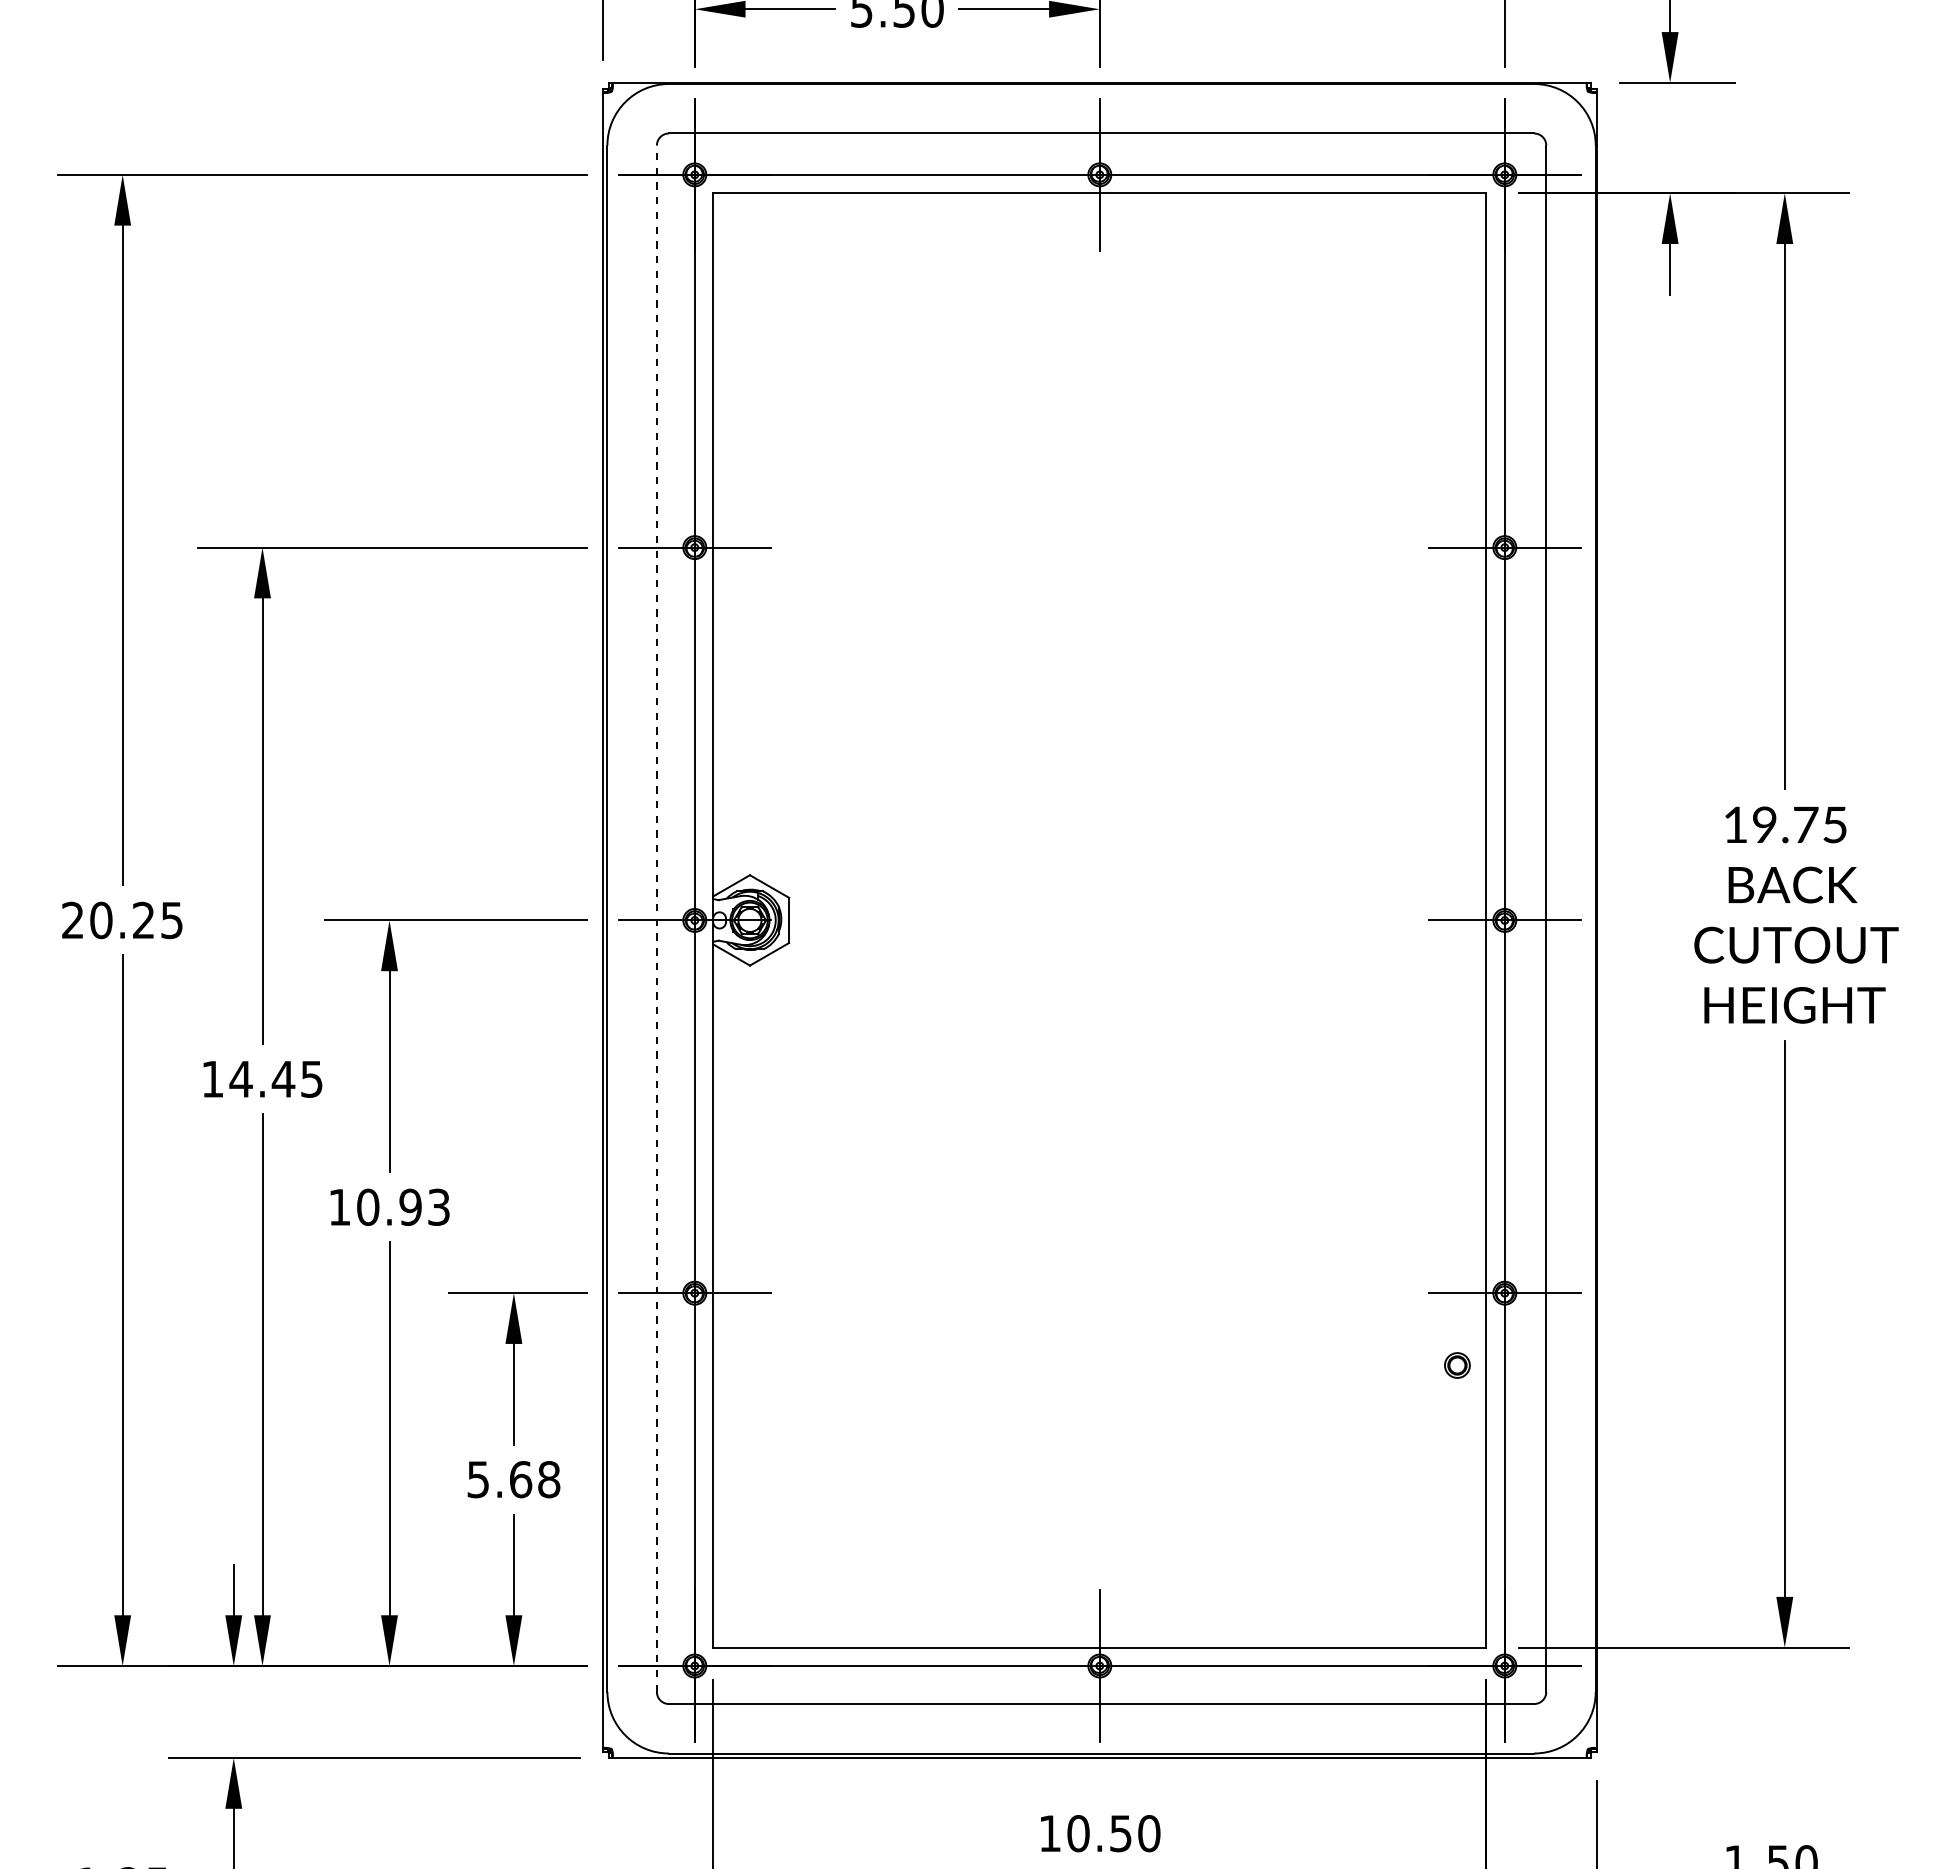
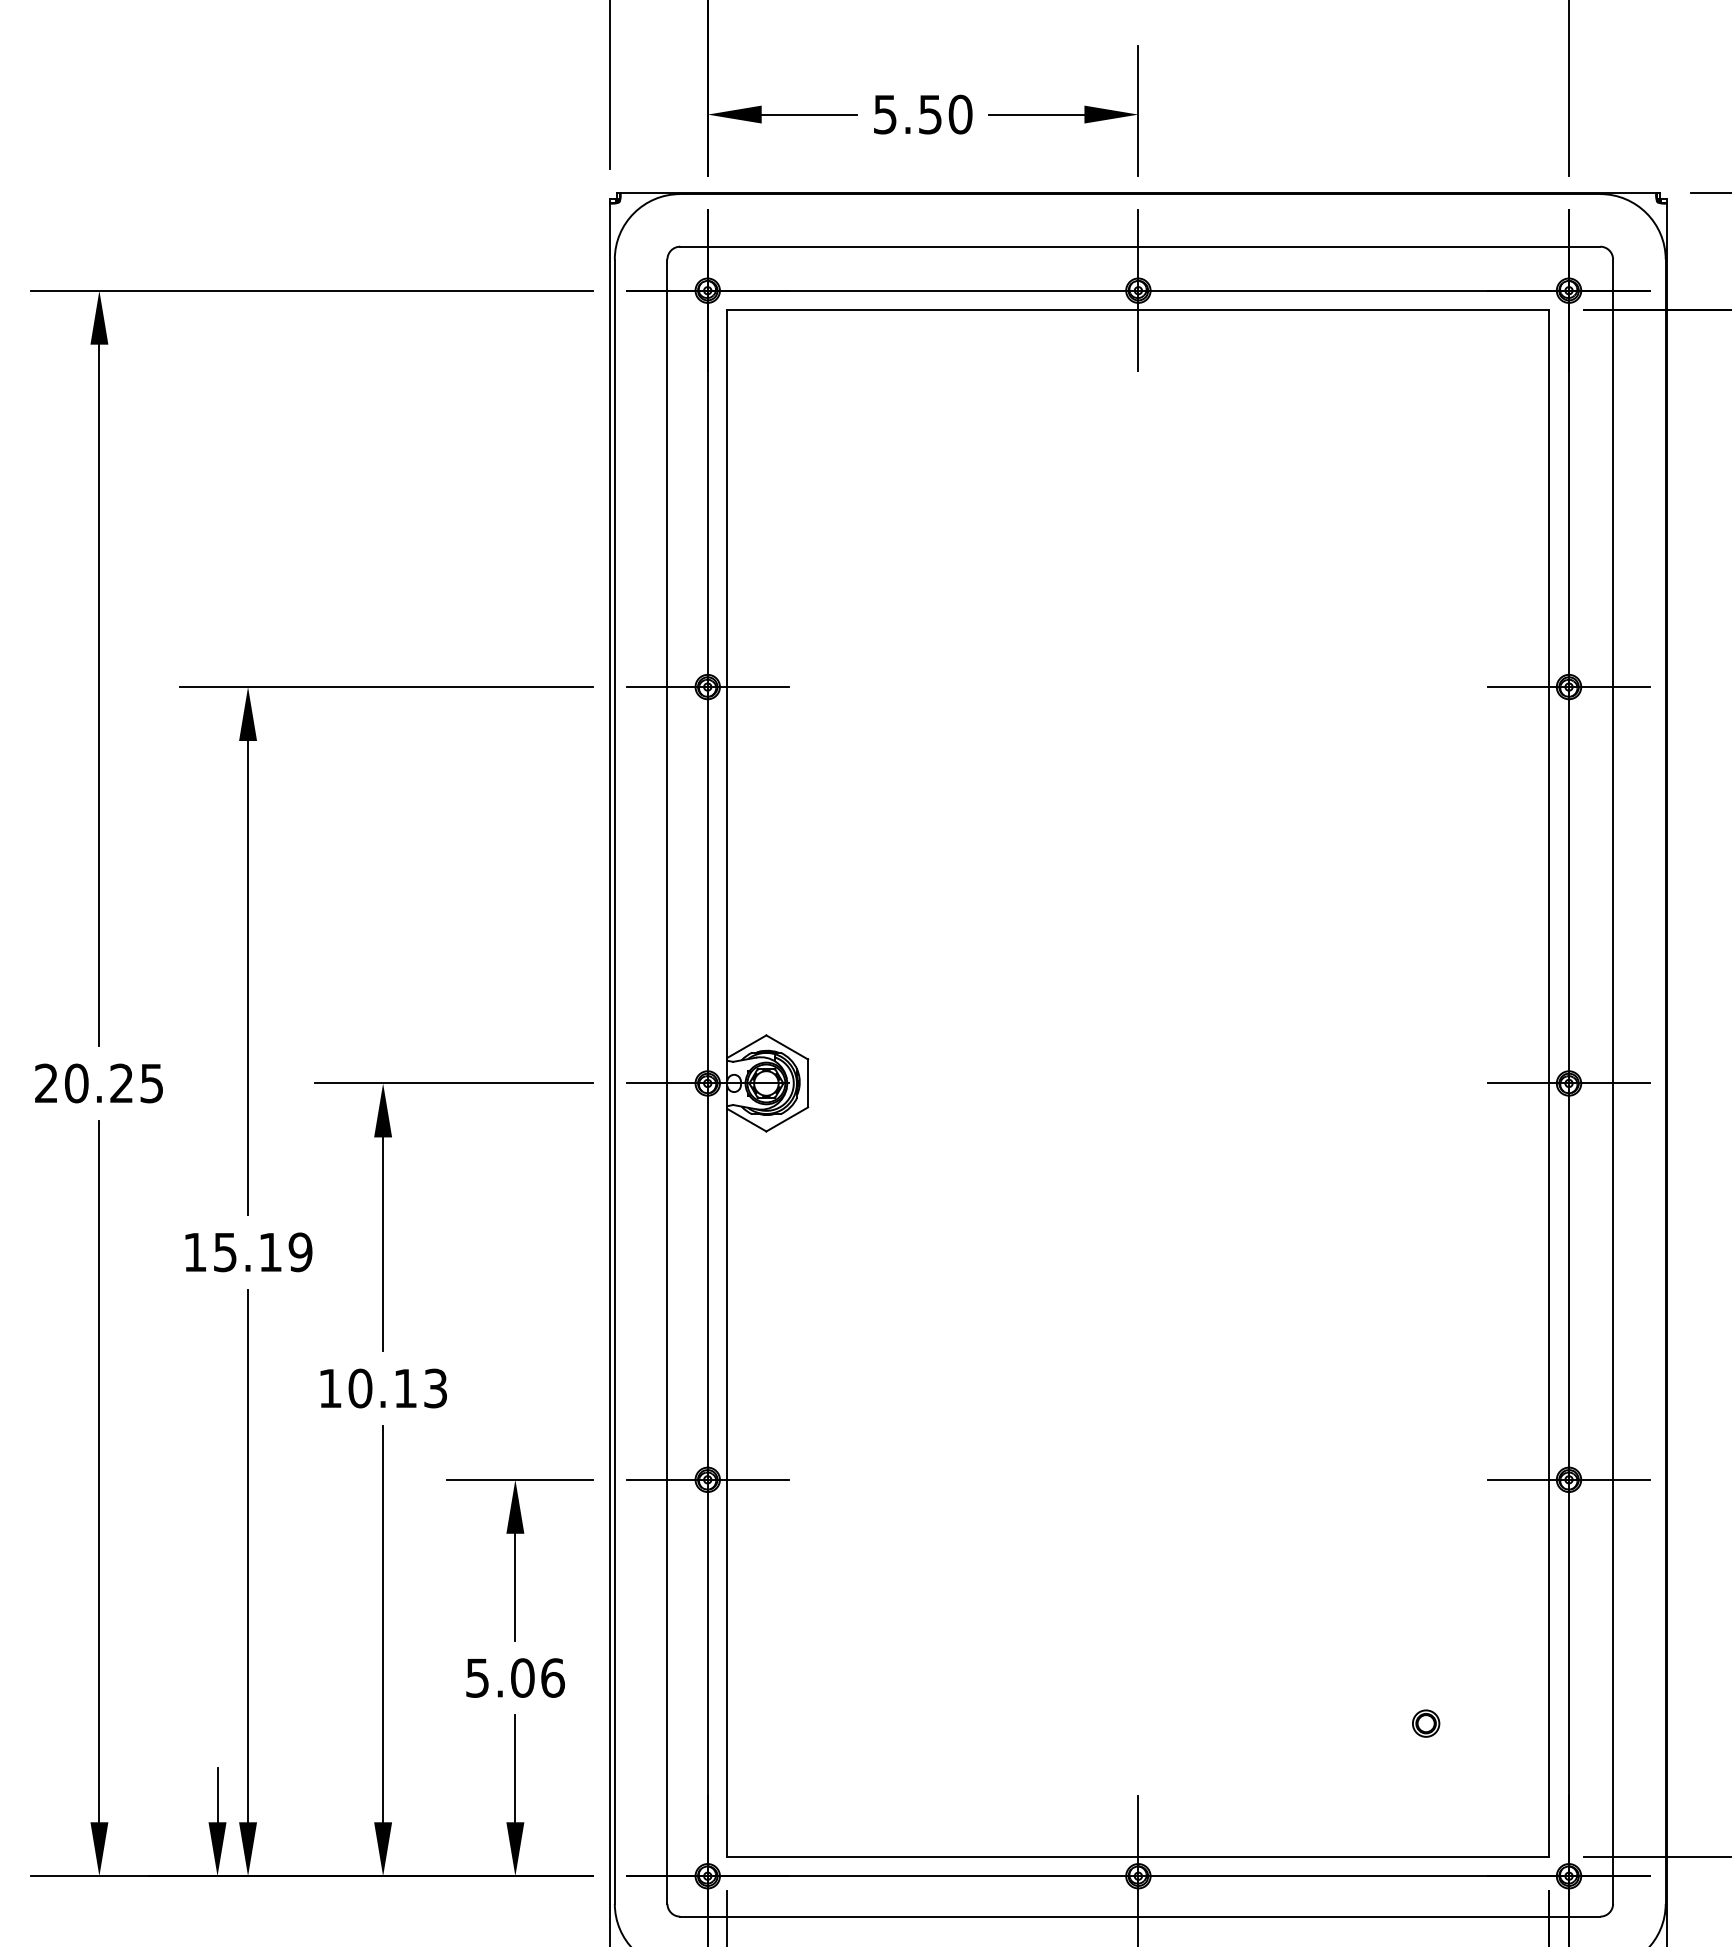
line: (656, 918) -> (667, 1081), dashed -> solid
text: (275, 1078) -> (261, 1251), 14.45 -> 15.19
text: (410, 1206) -> (405, 1387), 10.93 -> 10.13
part: (1457, 1365) -> (1426, 1723), moved
text: (534, 1479) -> (537, 1677), 5.68 -> 5.06

